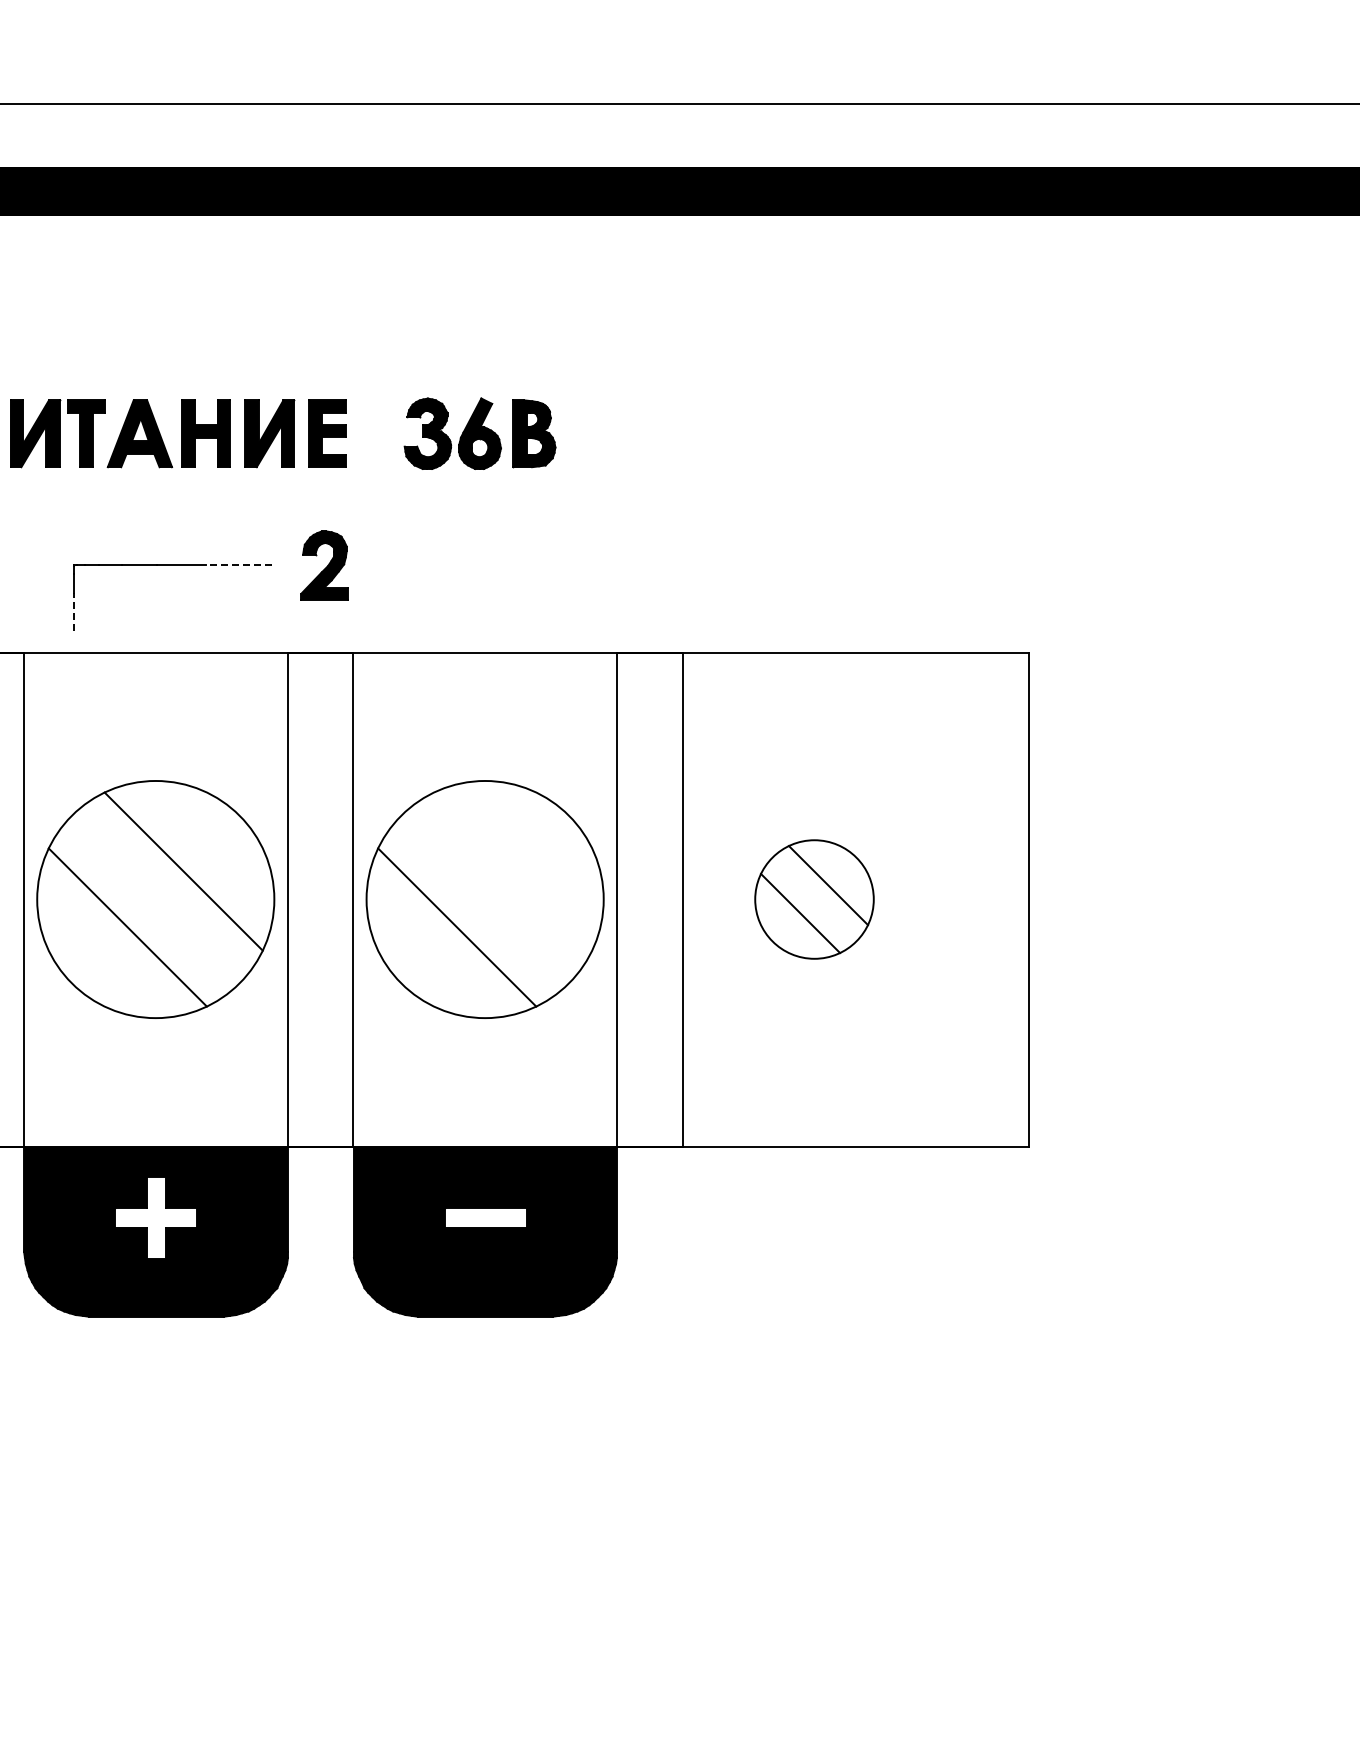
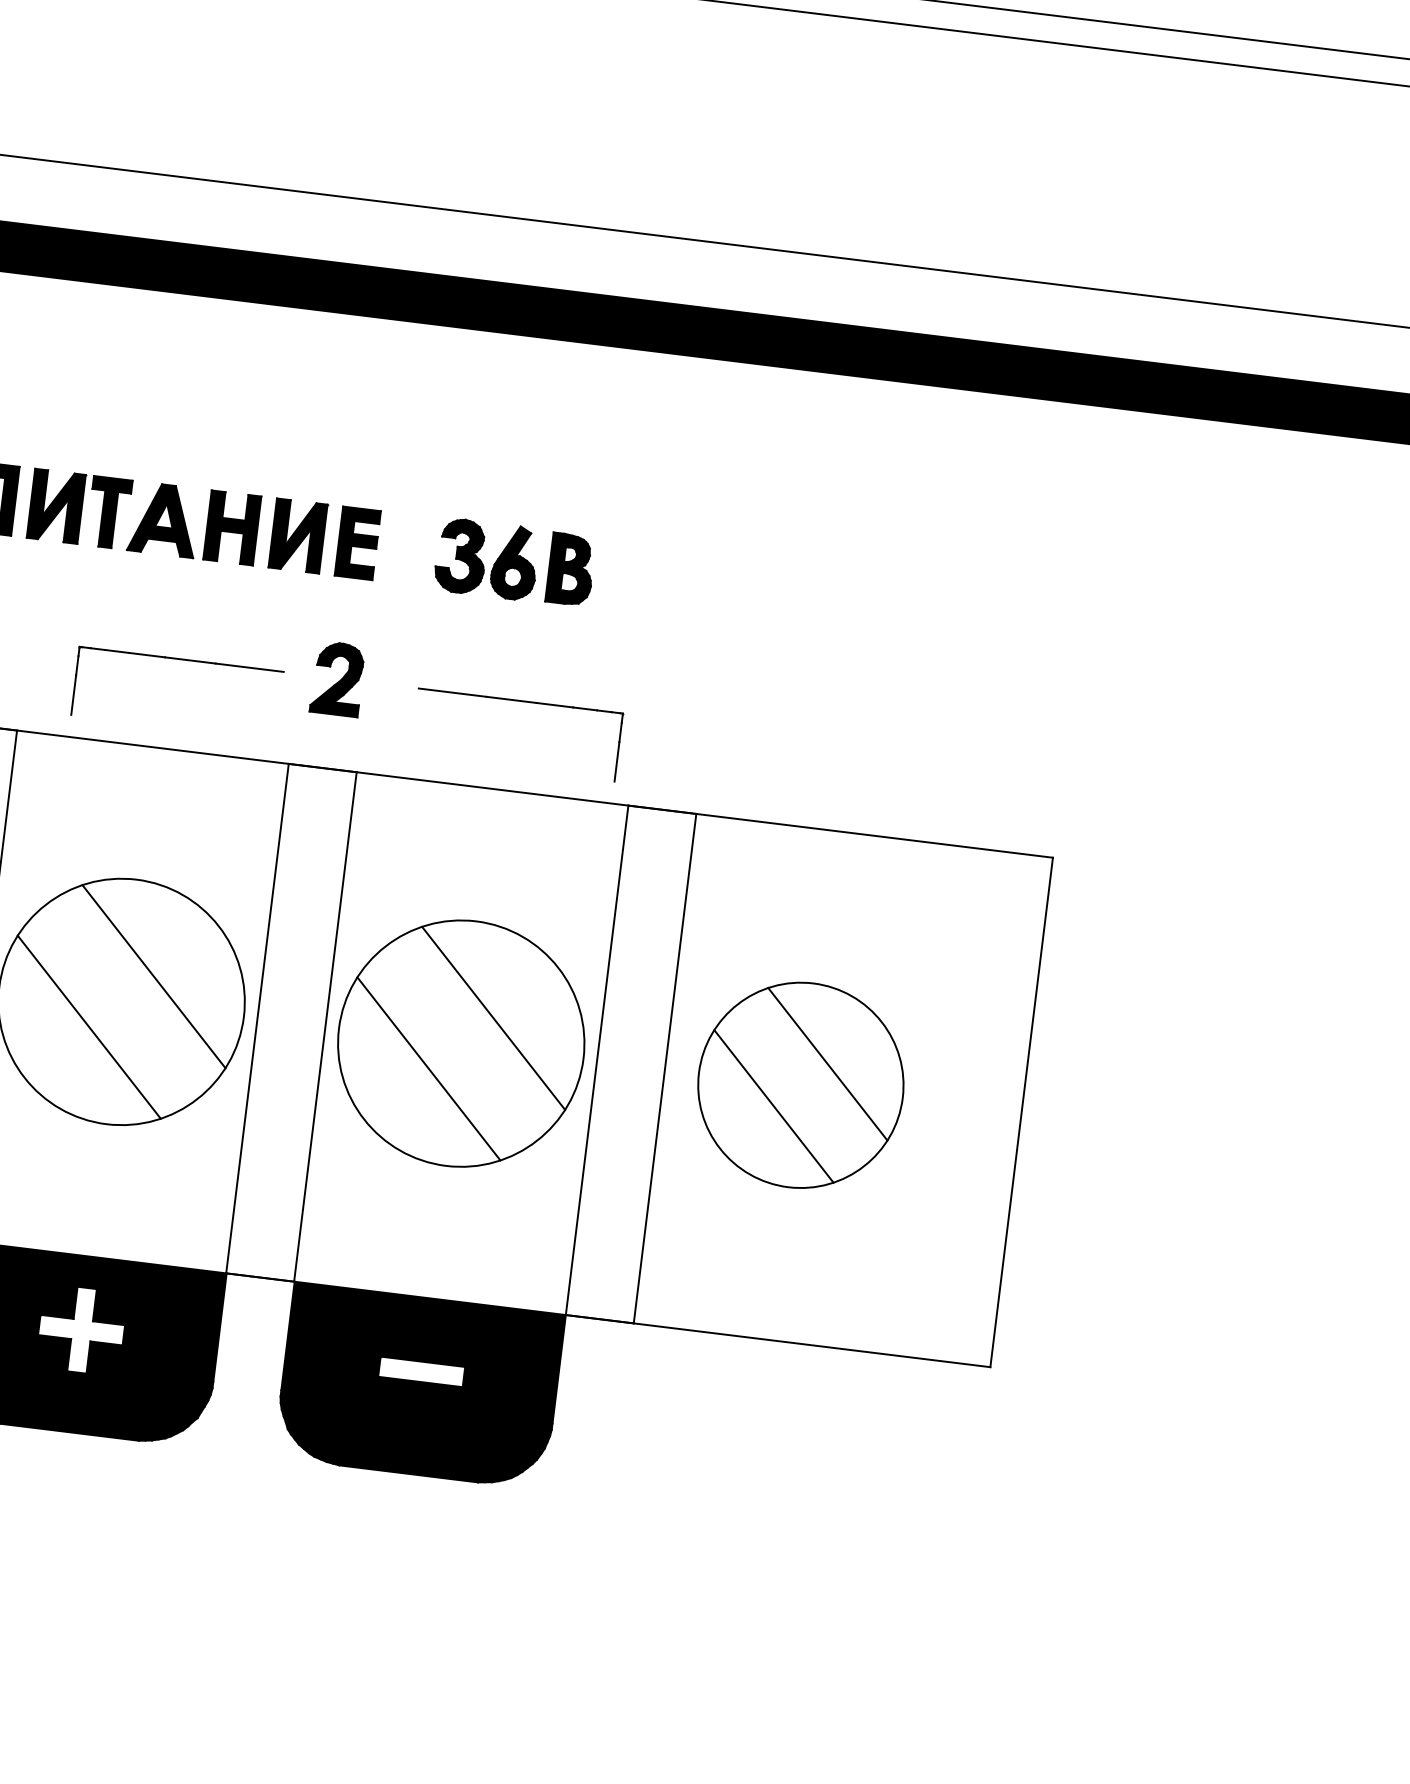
line: (238, 565) -> (249, 667), dashed -> solid
part: (502, 565) -> (521, 701), added
line: (74, 611) -> (74, 694), dashed -> solid
line: (513, 871) -> (494, 1018), added
part: (814, 899) -> (800, 1085), size x1.67

